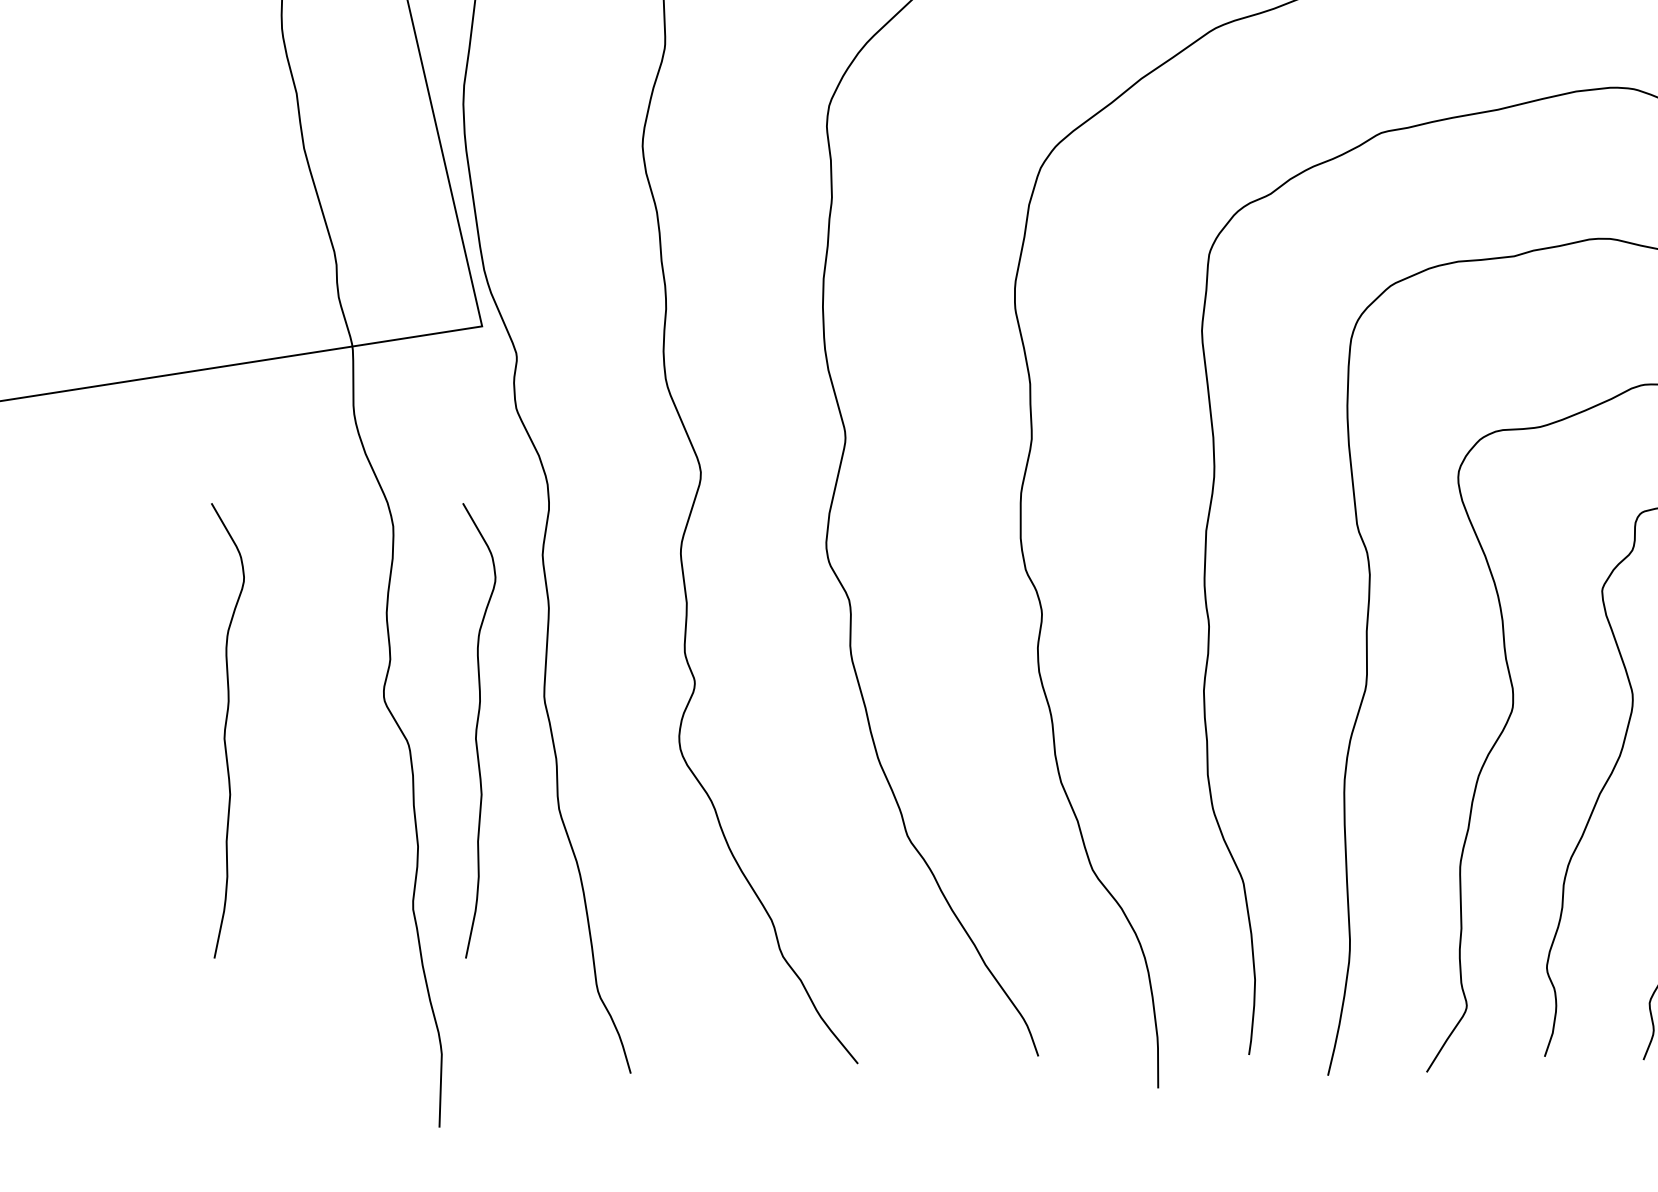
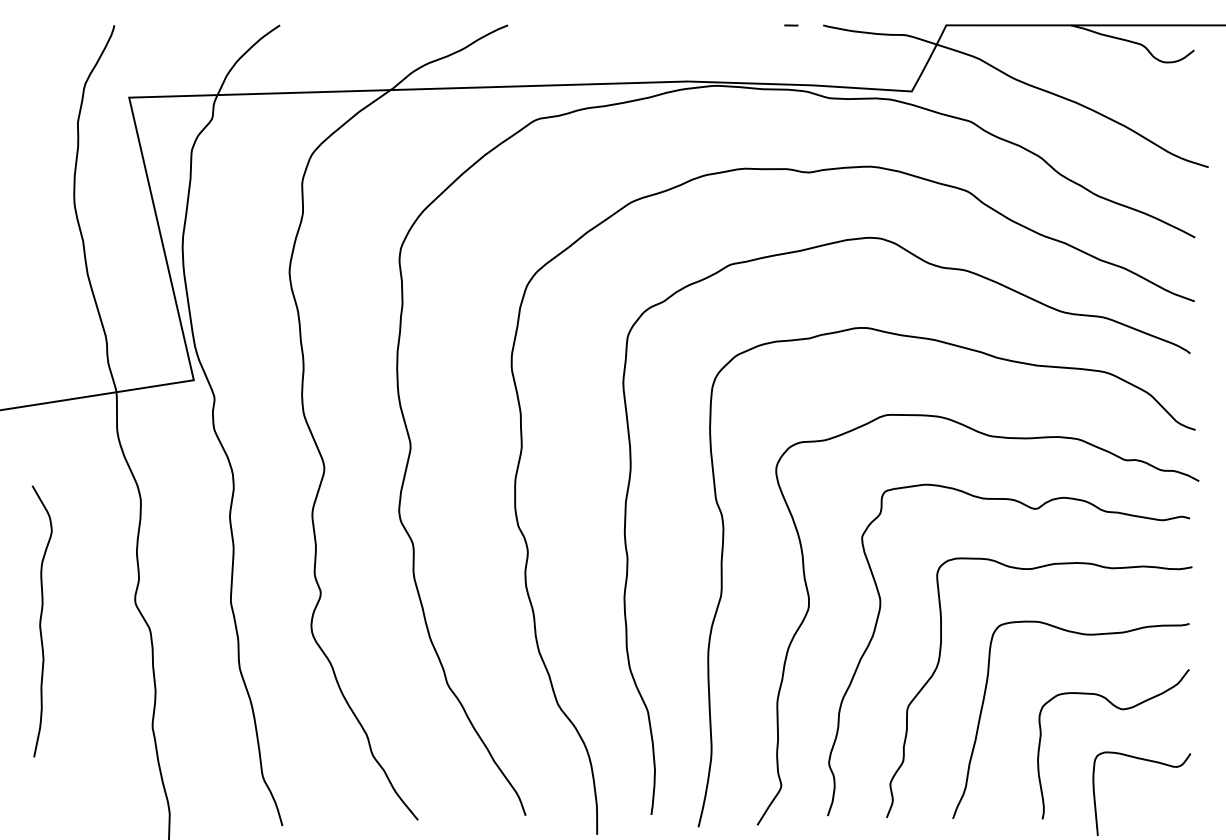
curve: (478, 730) -> (191, 621), removed

